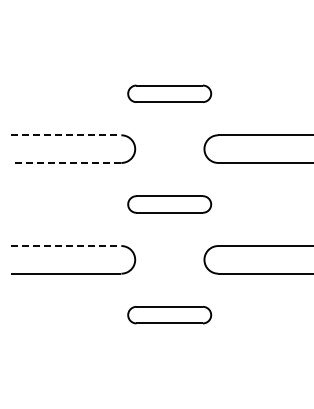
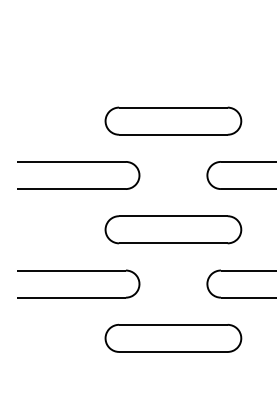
part: (169, 93) -> (173, 120), size x1.67
line: (66, 135) -> (72, 162), dashed -> solid
line: (65, 162) -> (71, 188), dashed -> solid
part: (169, 204) -> (173, 229), size x1.67
line: (66, 246) -> (72, 270), dashed -> solid
part: (169, 314) -> (173, 337), size x1.67

